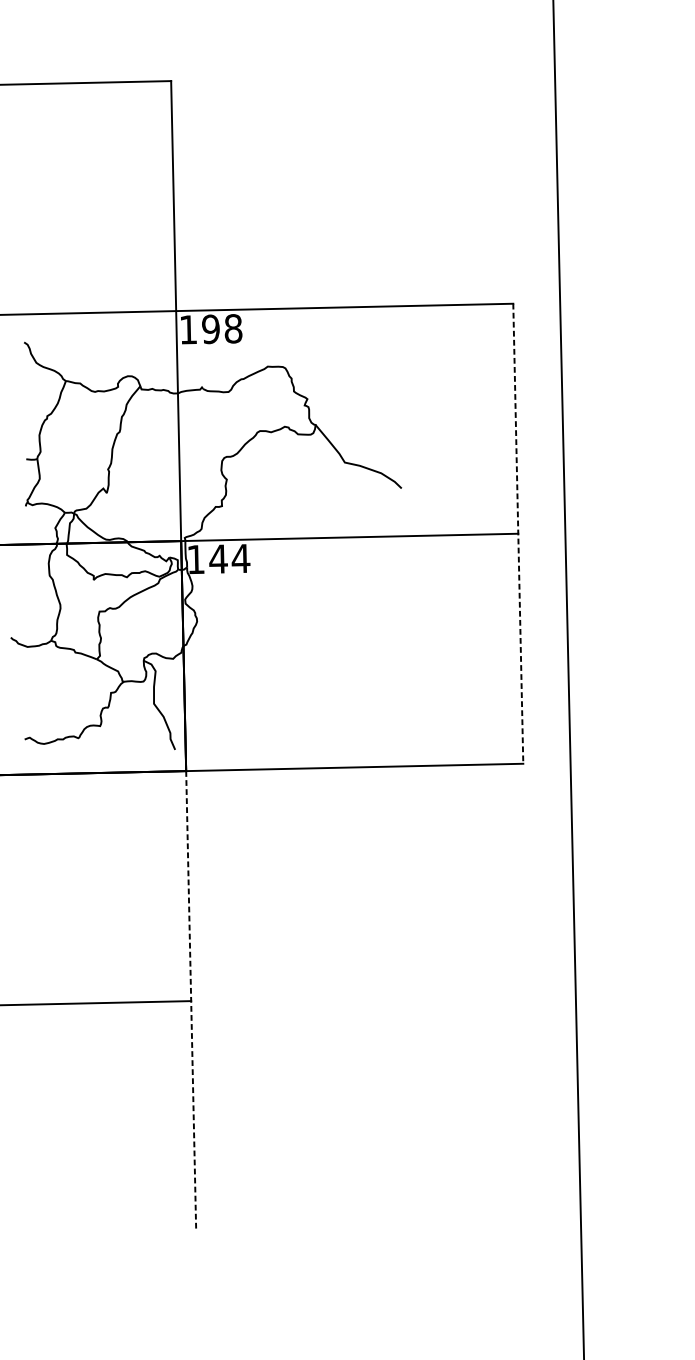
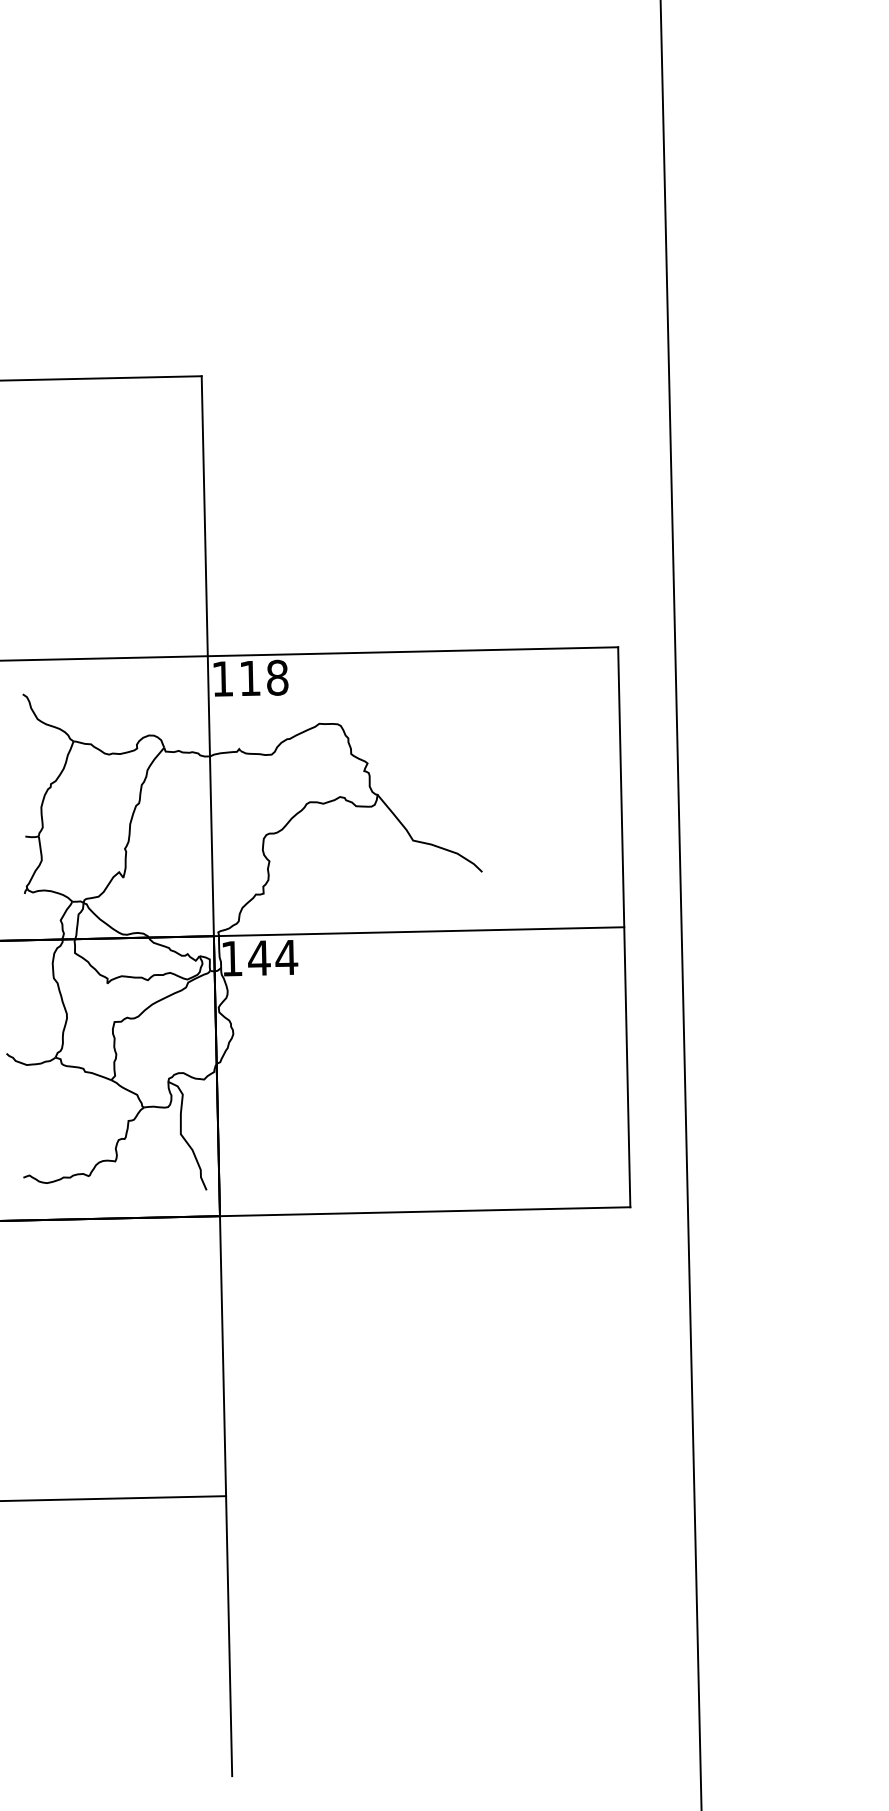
text: (210, 329) -> (249, 678), 198 -> 118
line: (518, 533) -> (624, 927), dashed -> solid
line: (191, 1001) -> (226, 1496), dashed -> solid

